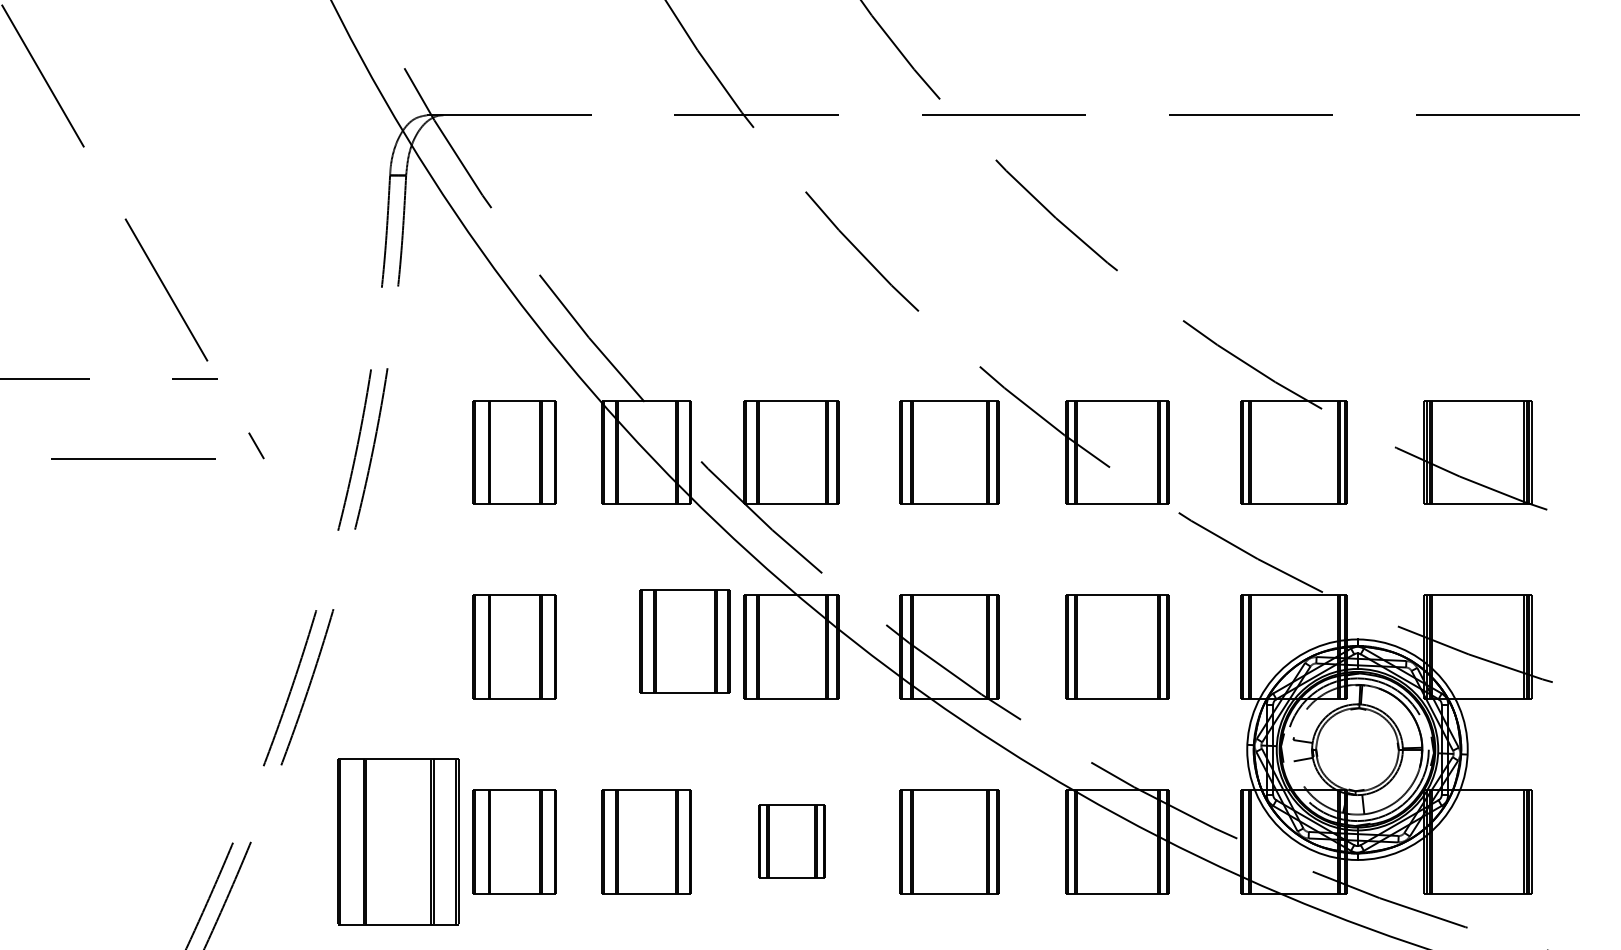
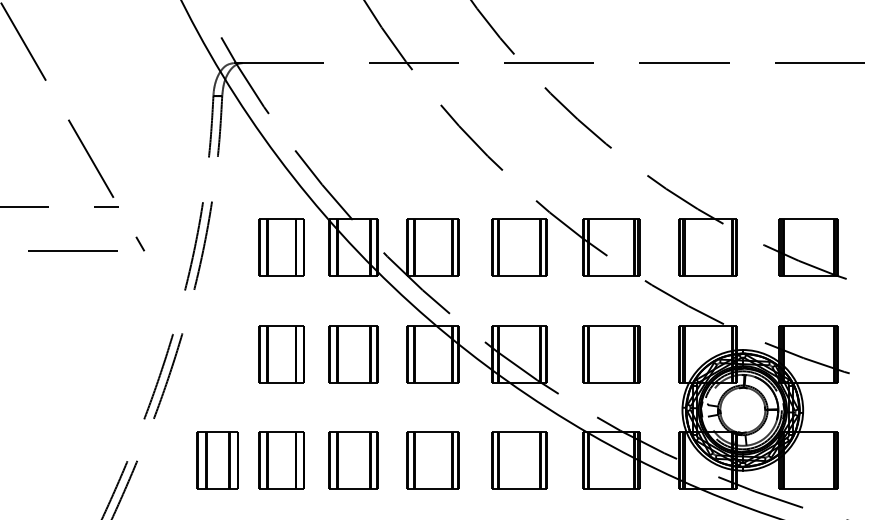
part: (684, 642) -> (353, 354), moved
part: (397, 841) -> (217, 460), size x0.62
part: (790, 841) -> (432, 460), size x1.43

